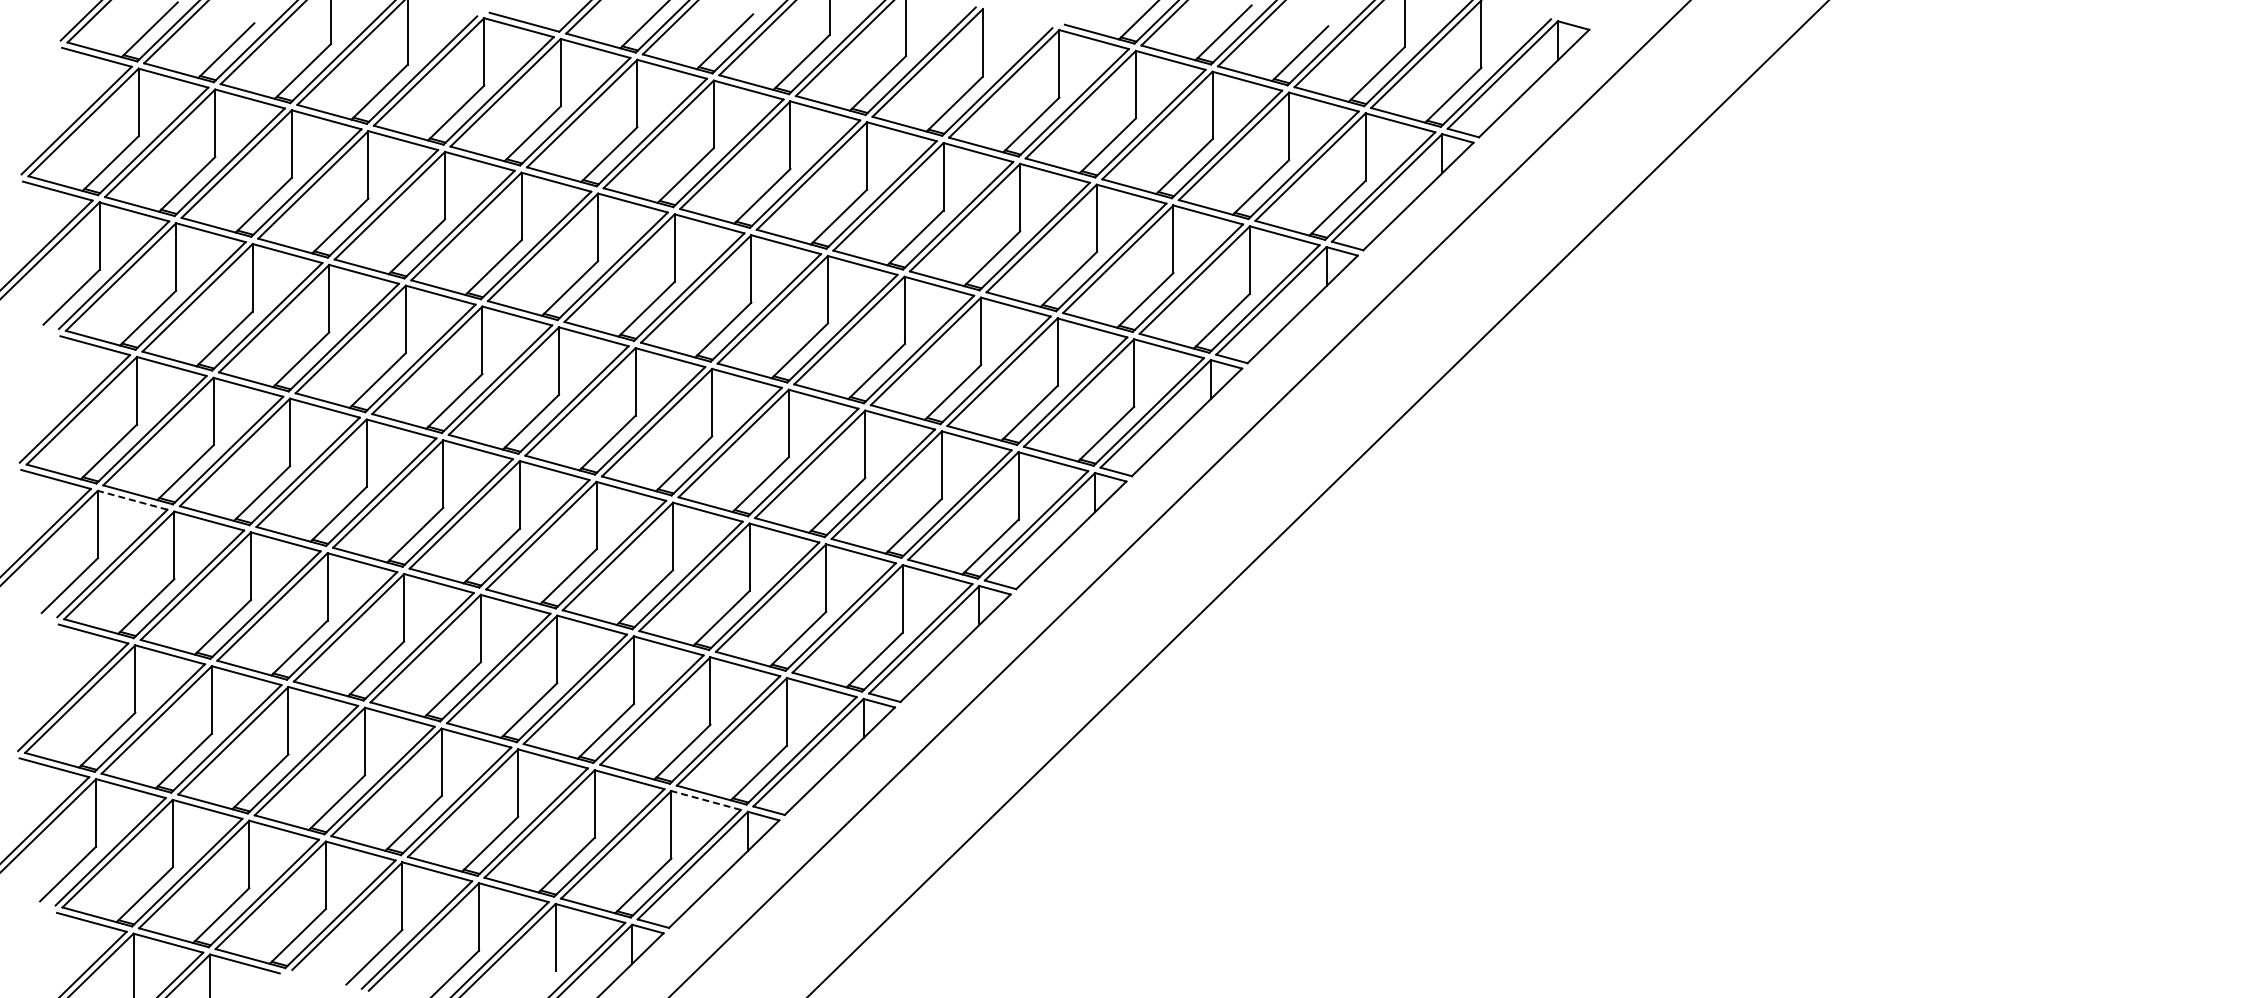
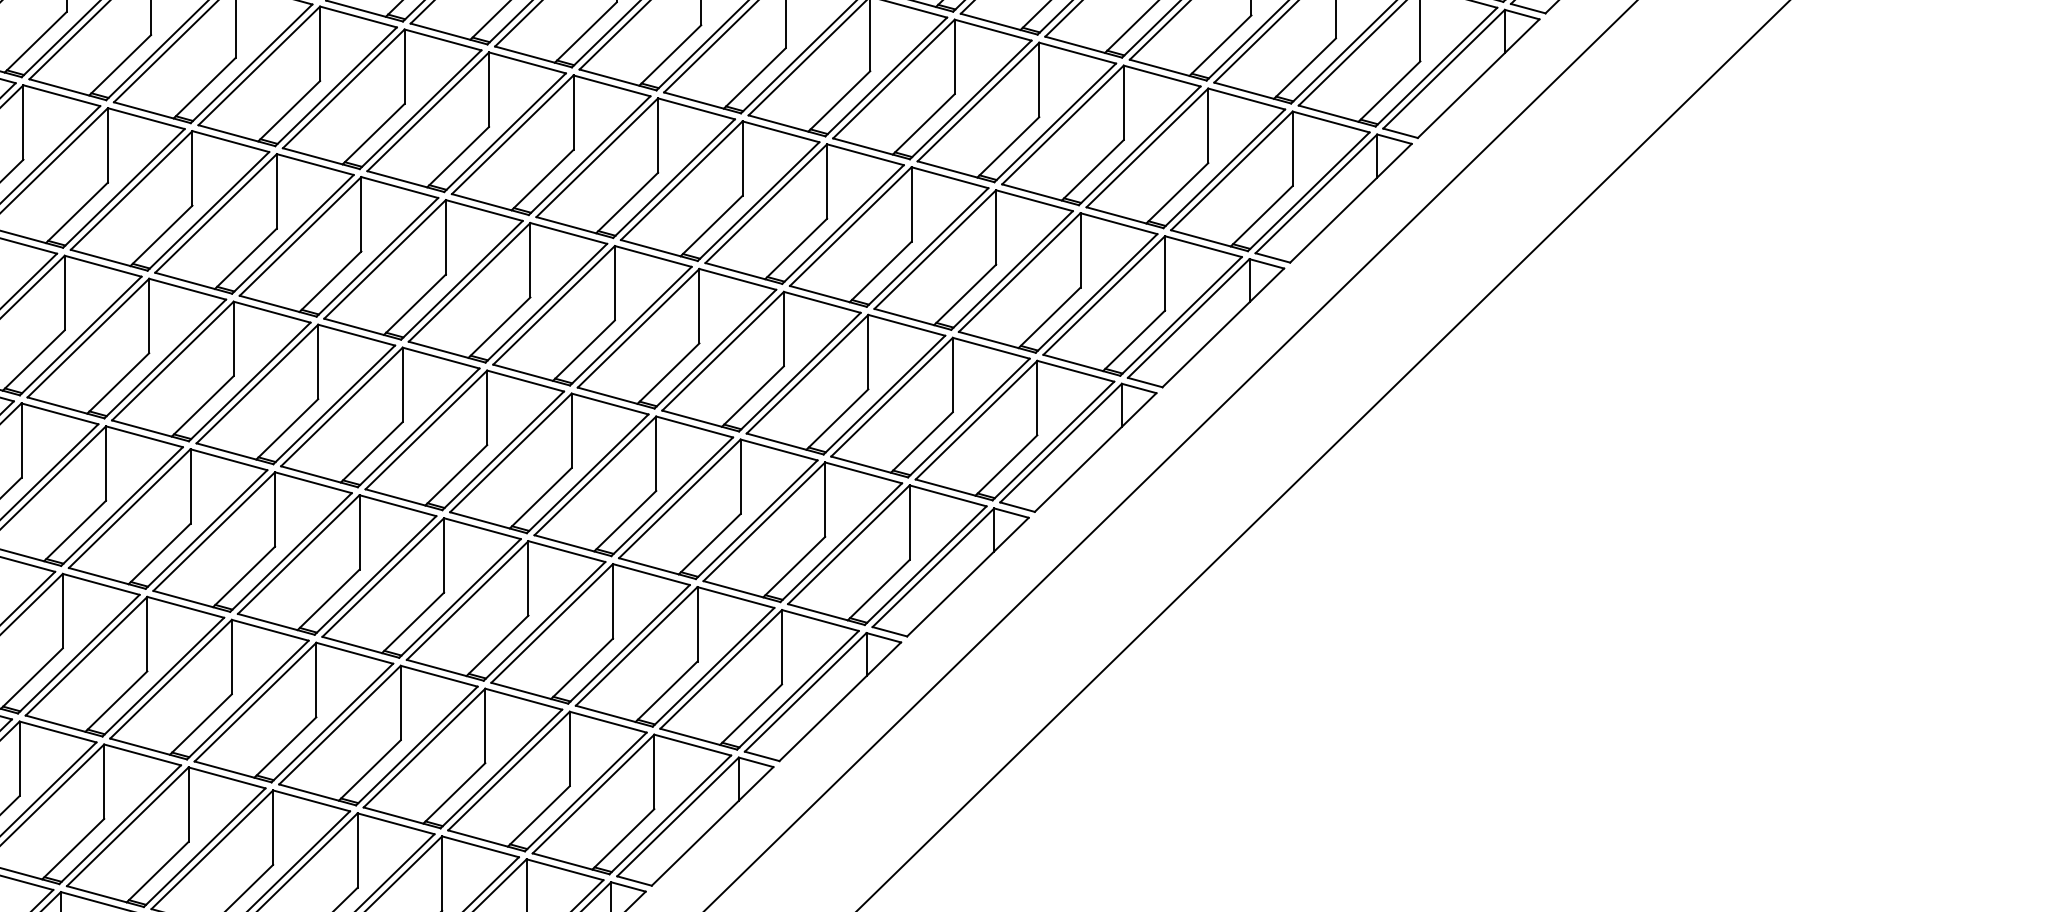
line: (132, 500) -> (59, 414), dashed -> solid
line: (705, 800) -> (691, 745), dashed -> solid

